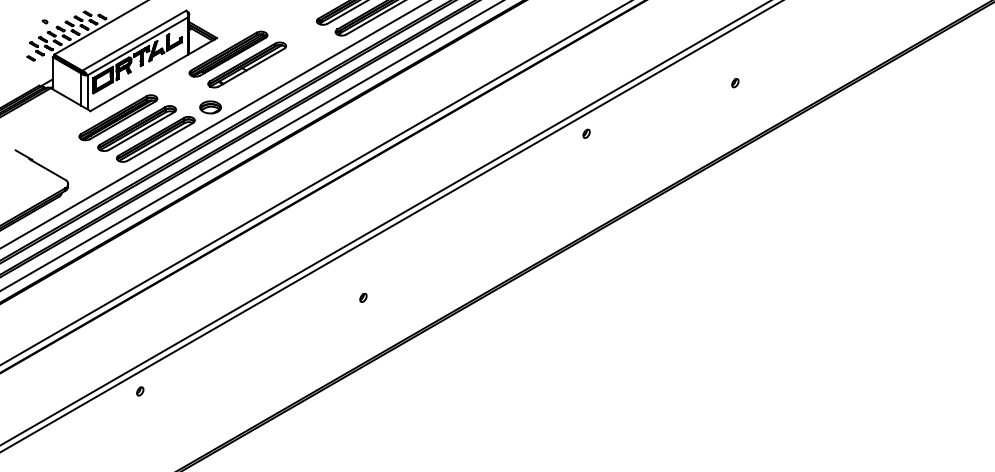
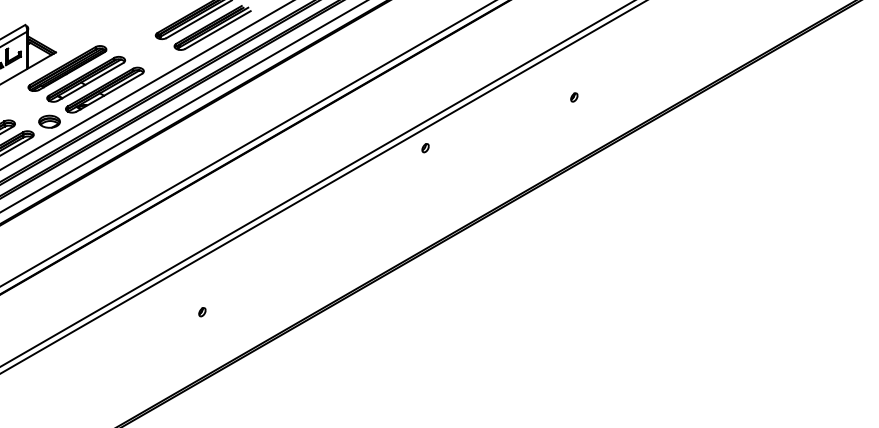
part: (265, 75) -> (104, 89), added

